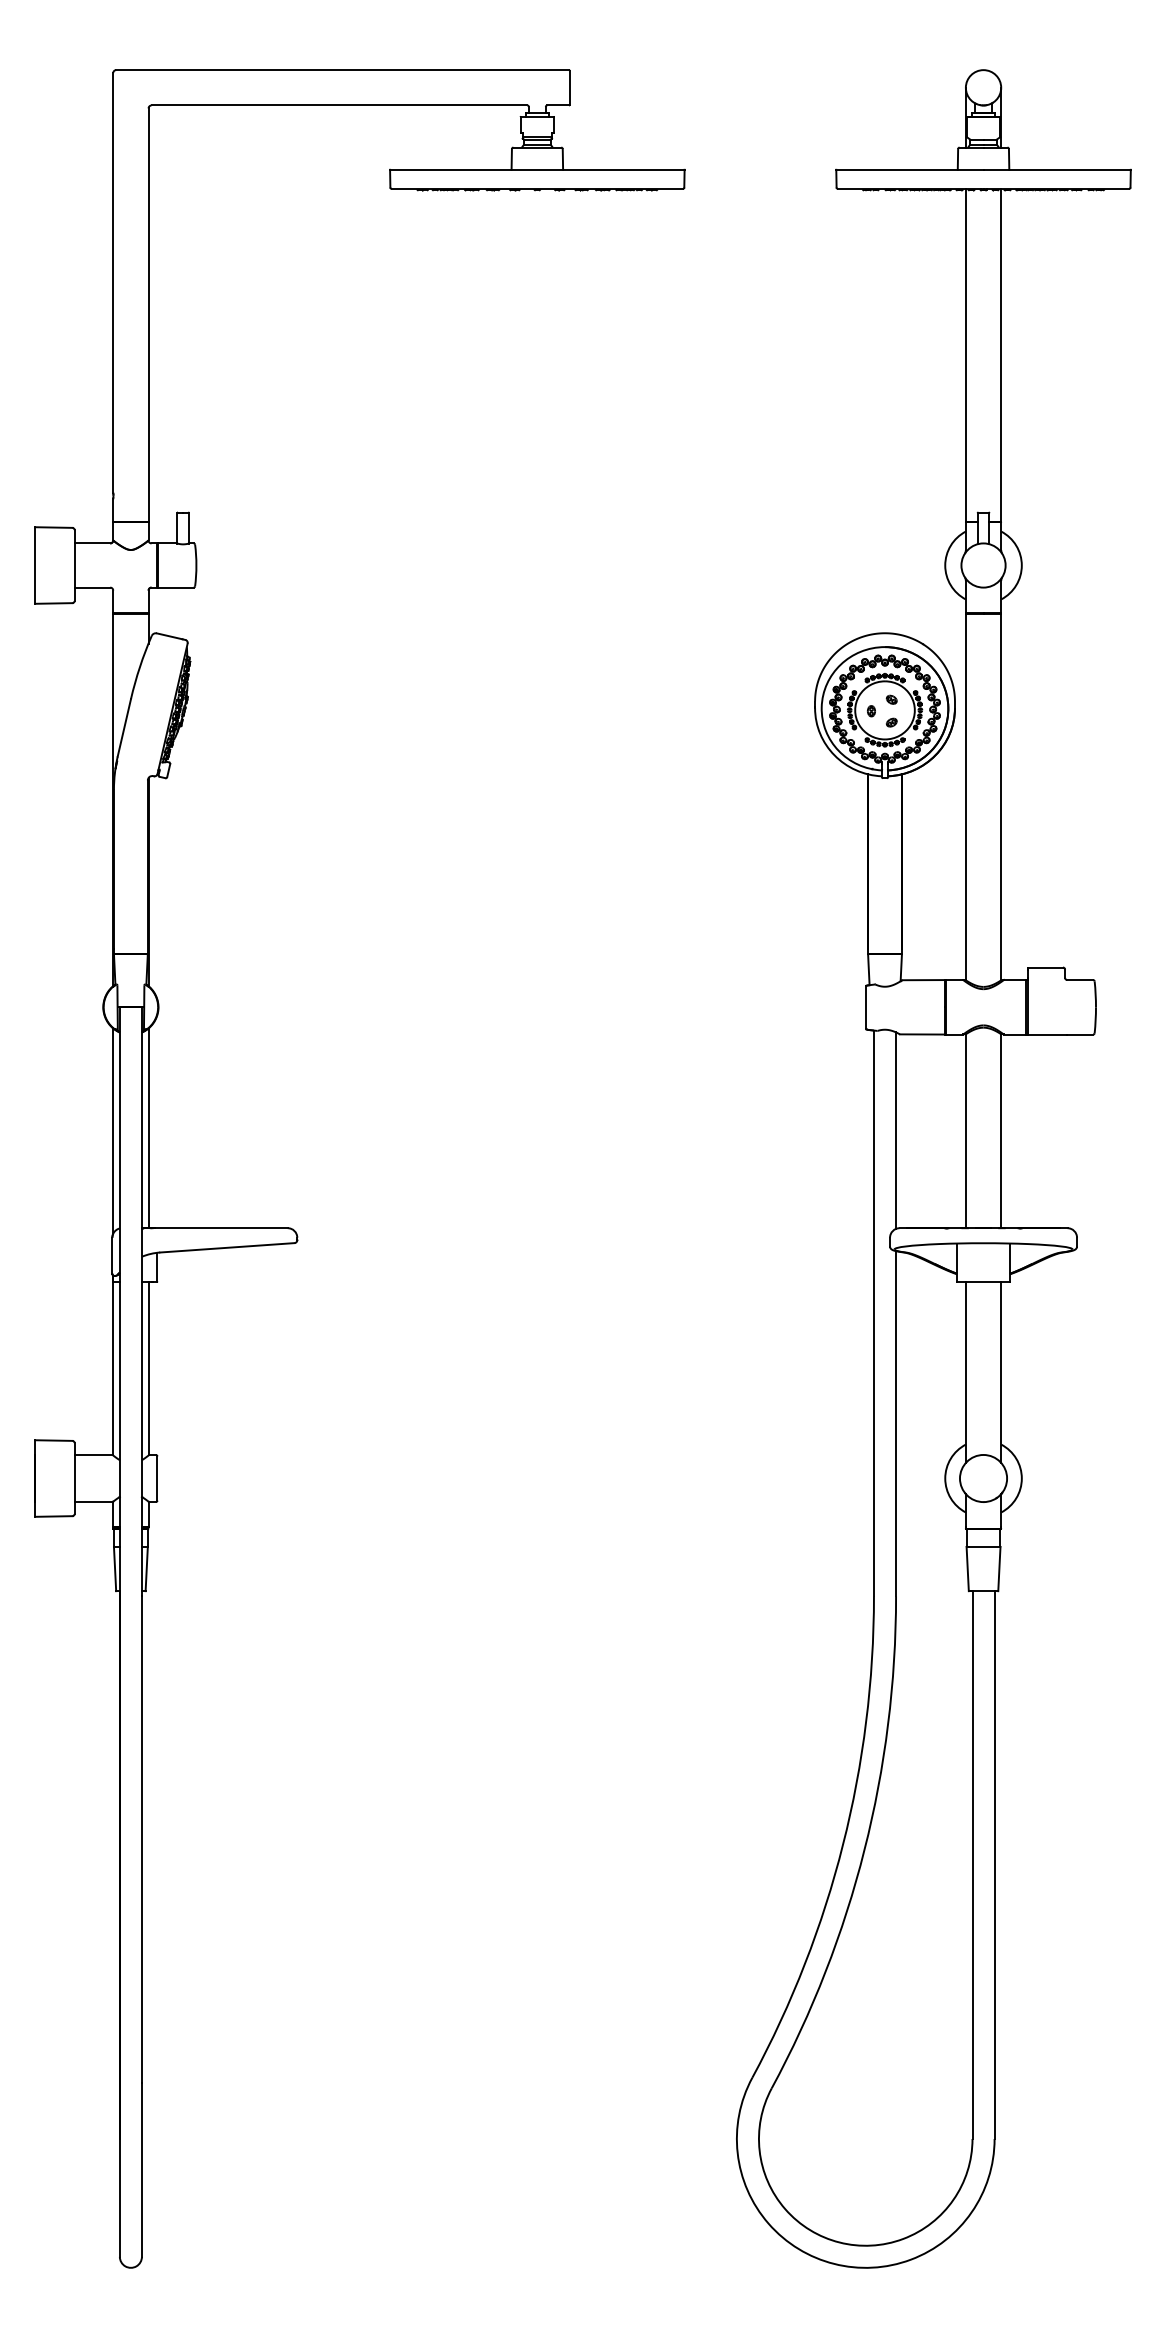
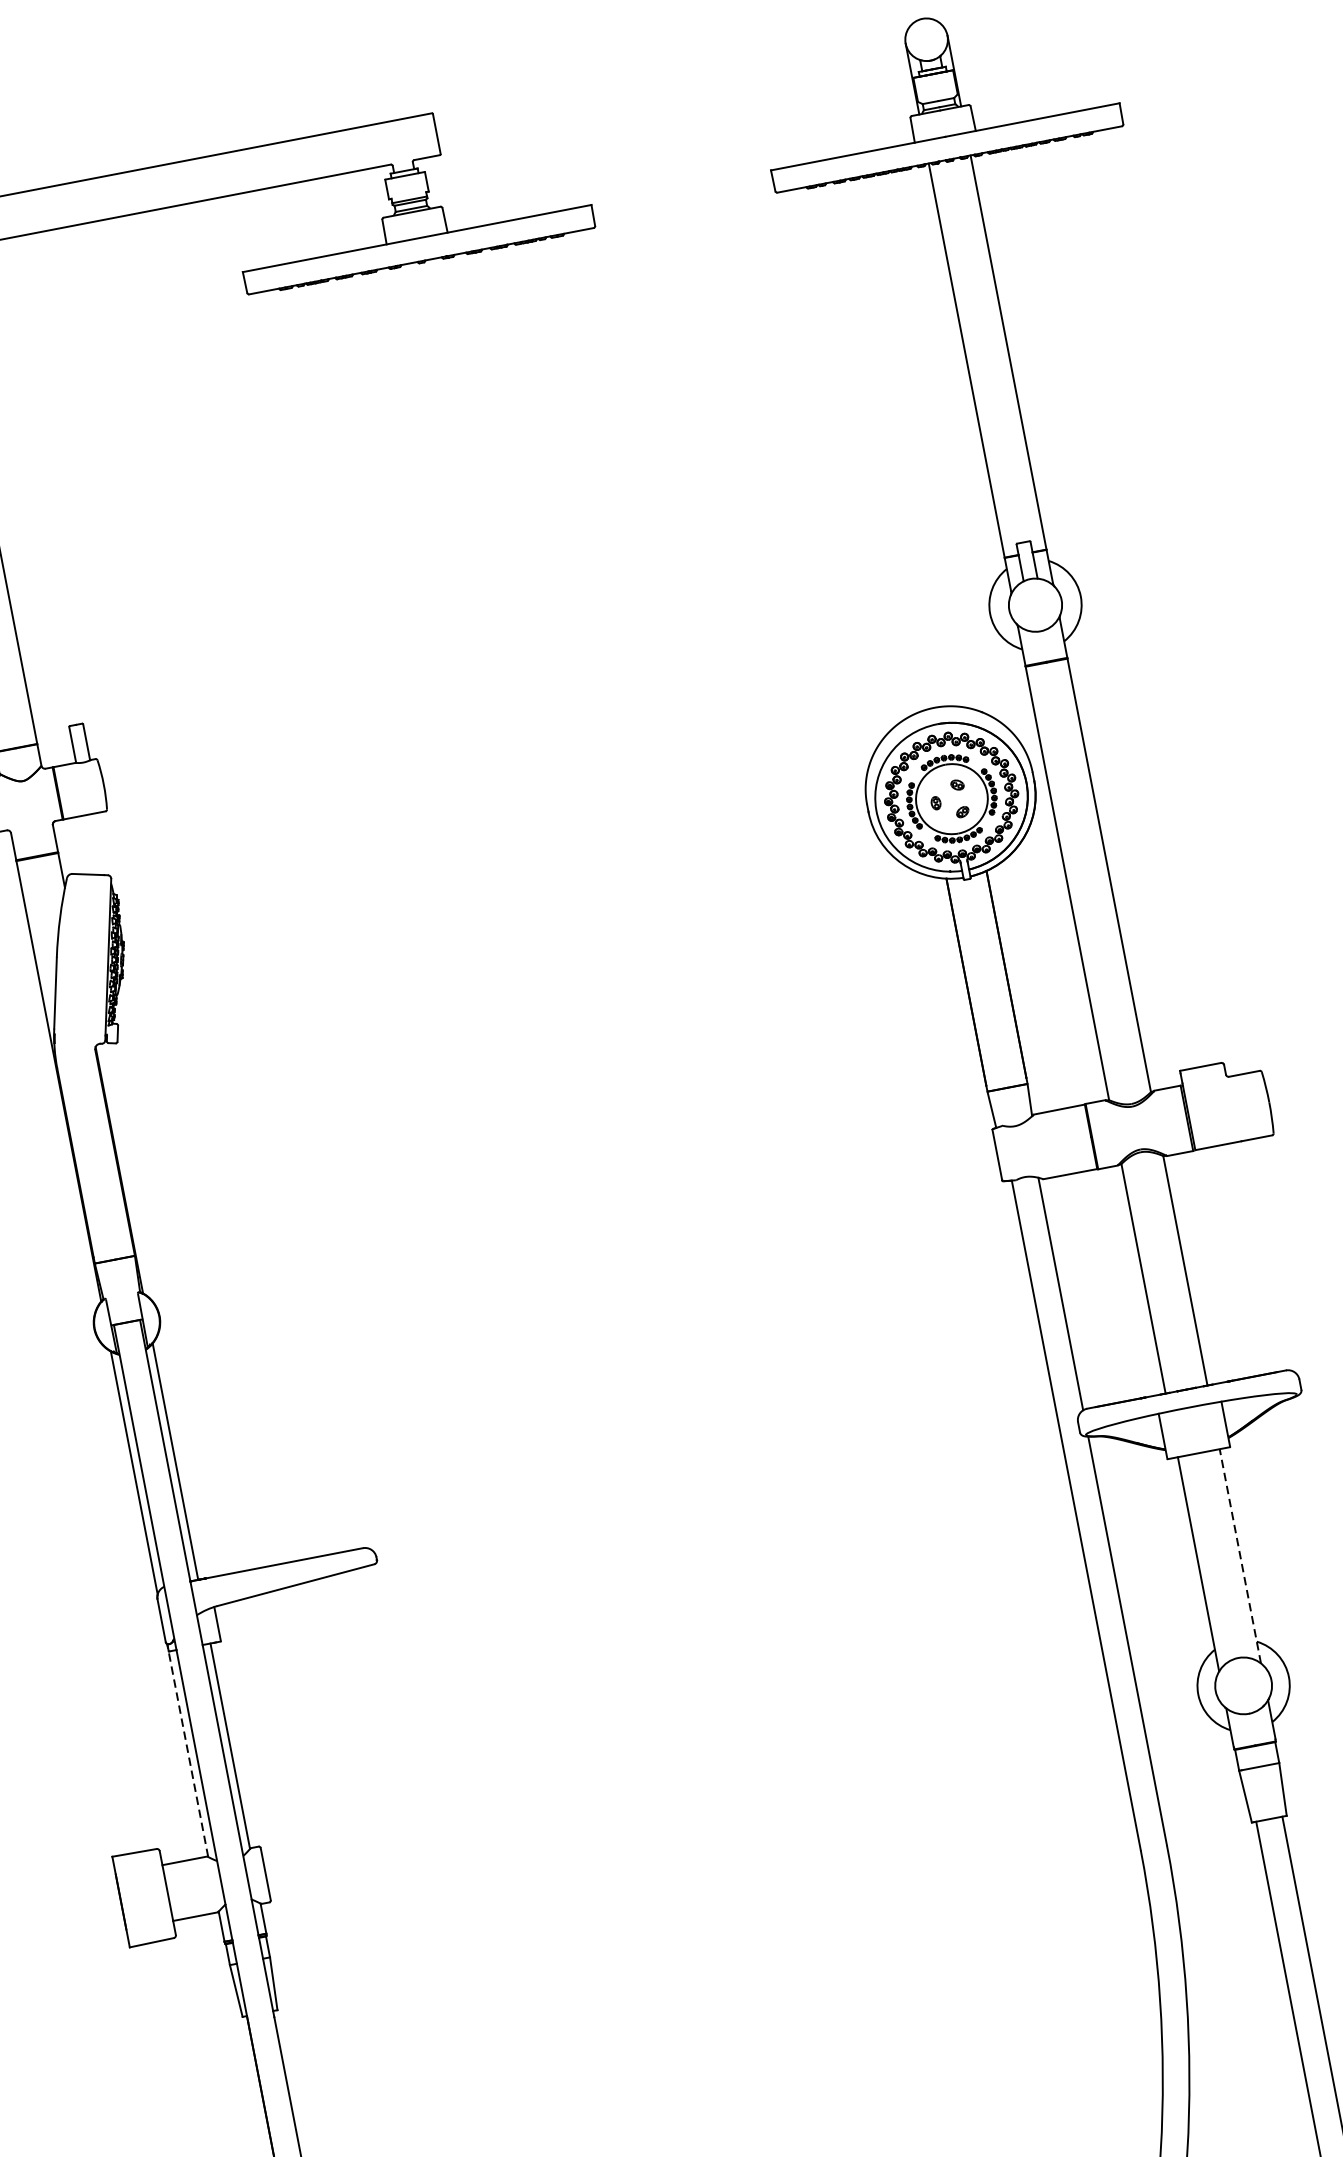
line: (113, 1365) -> (188, 1750), solid -> dashed
line: (1001, 1371) -> (1240, 1555), solid -> dashed

